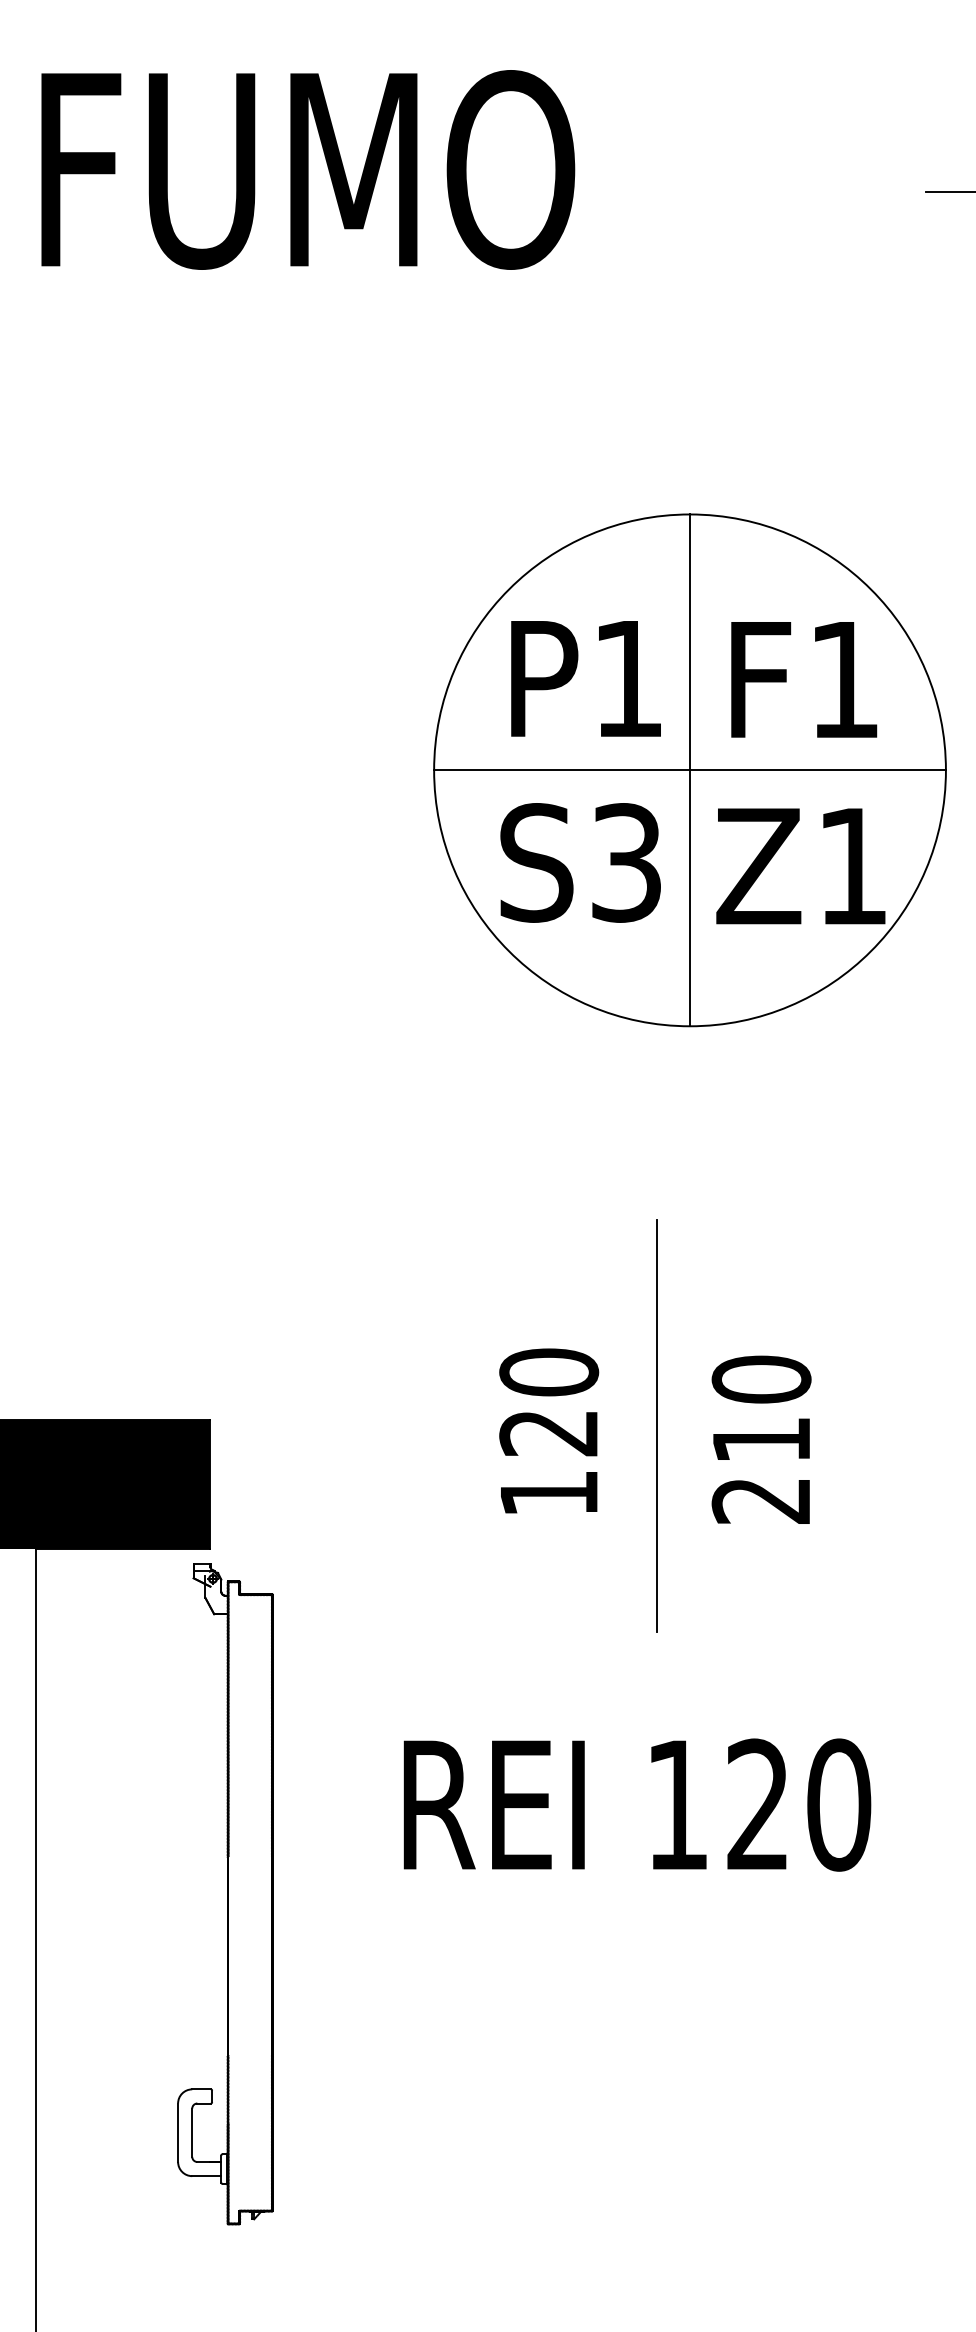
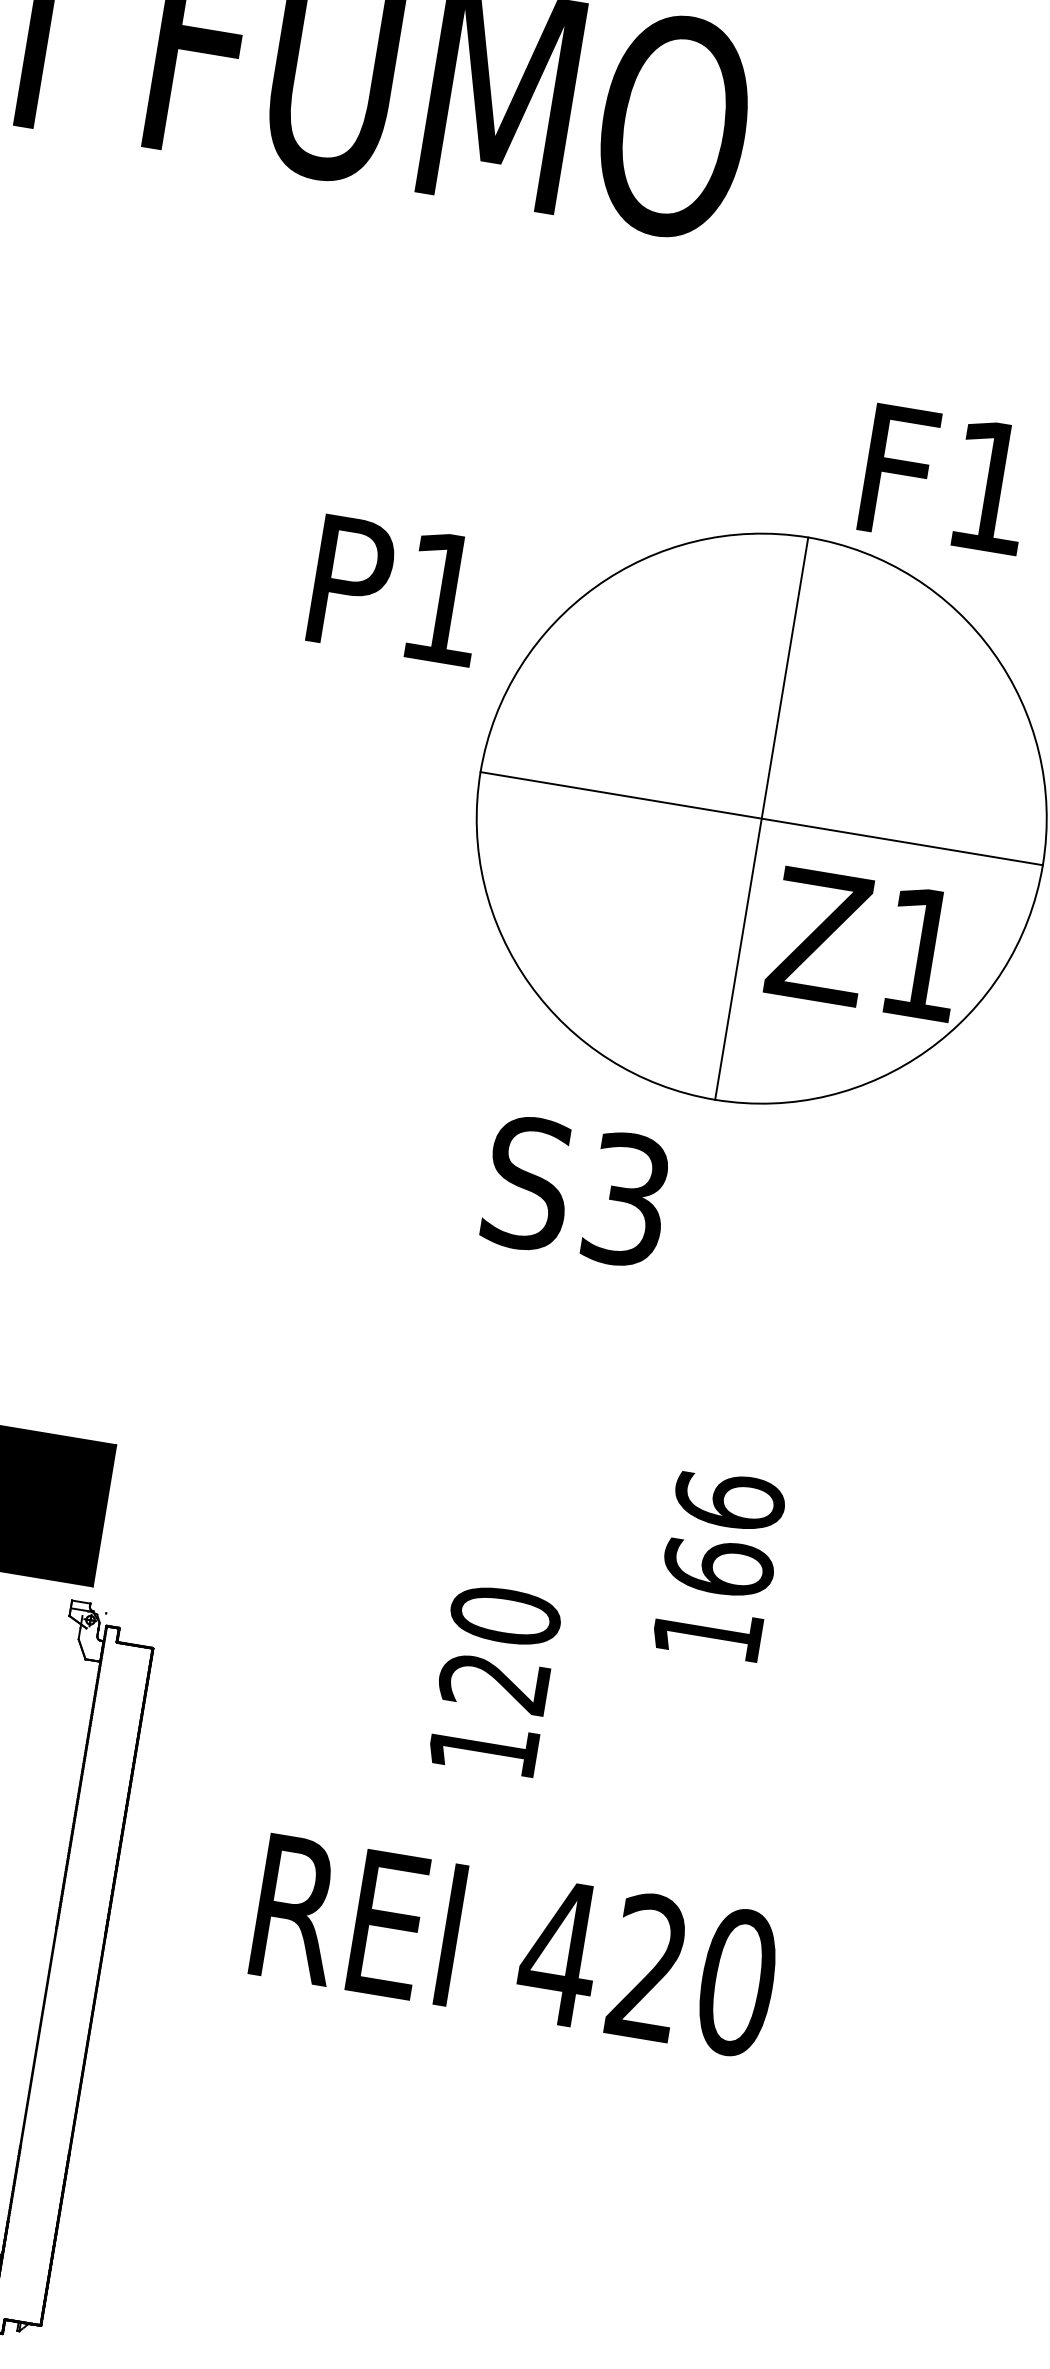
text: (585, 678) -> (397, 590), moved
text: (804, 679) -> (947, 479), moved
text: (580, 862) -> (576, 1191), moved
line: (656, 1425) -> (605, 1532), removed
text: (549, 1430) -> (495, 1679), moved
text: (761, 1439) -> (718, 1566), 210 -> 166
text: (677, 1804) -> (559, 1952), 120 -> 420

